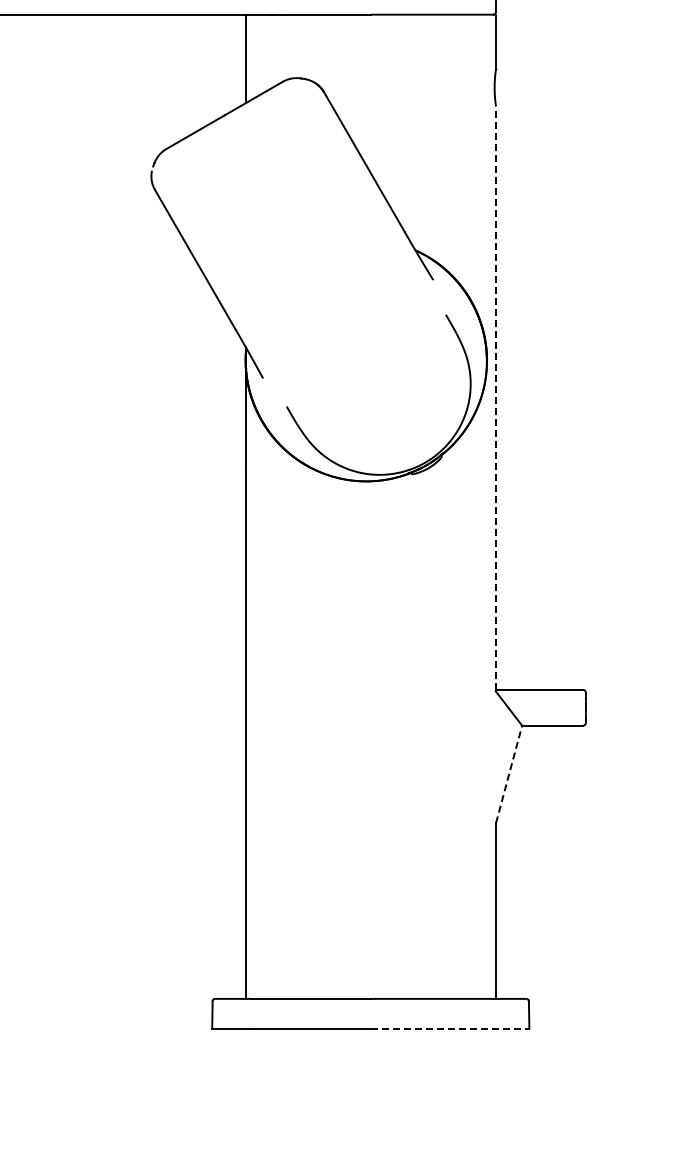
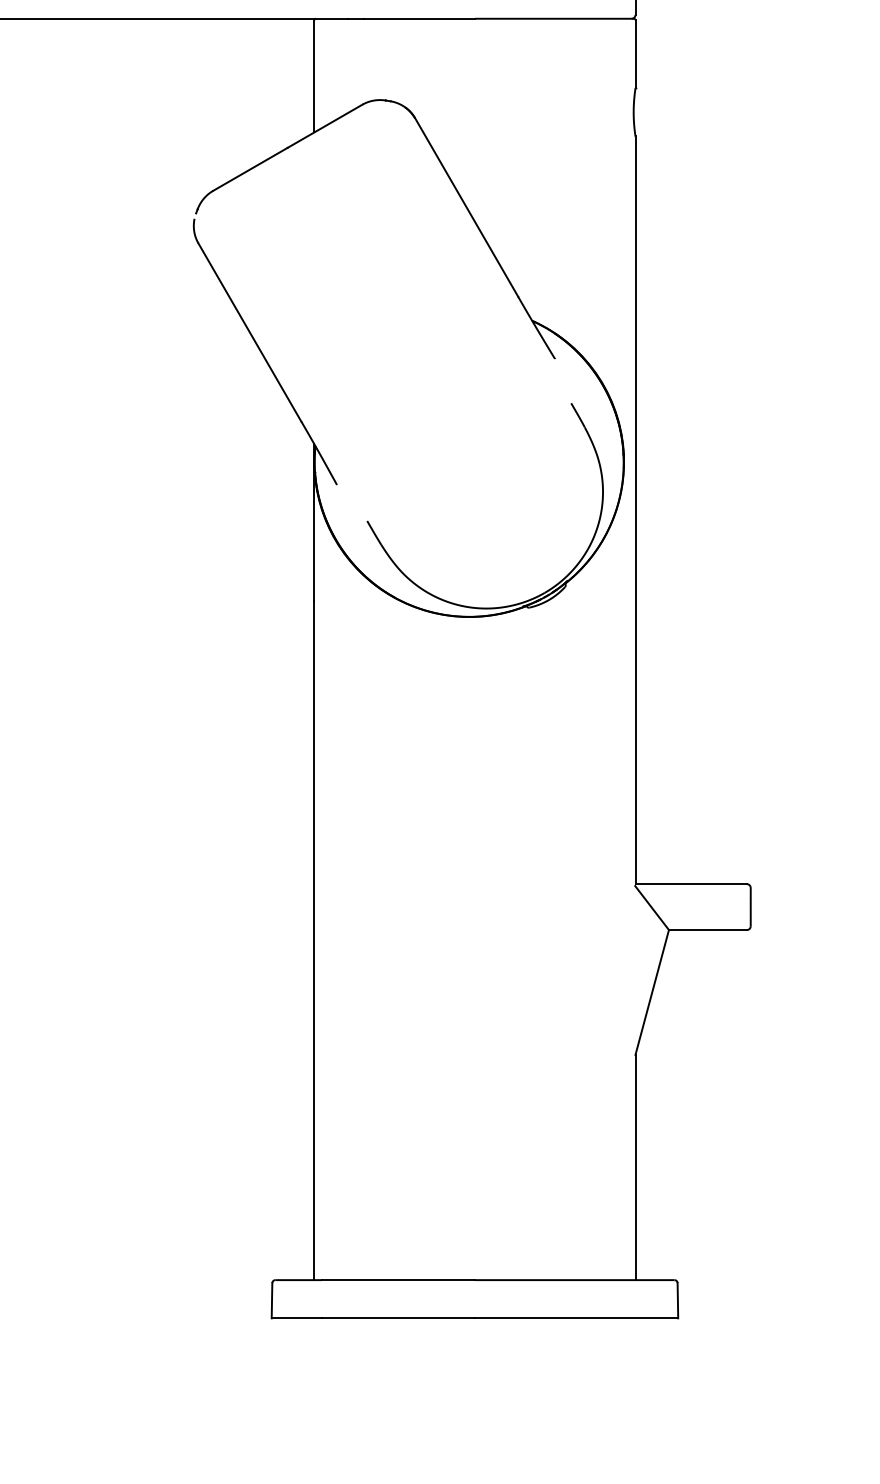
line: (496, 398) -> (636, 510), dashed -> solid
line: (509, 773) -> (652, 991), dashed -> solid
line: (450, 1028) -> (577, 1318), dashed -> solid

